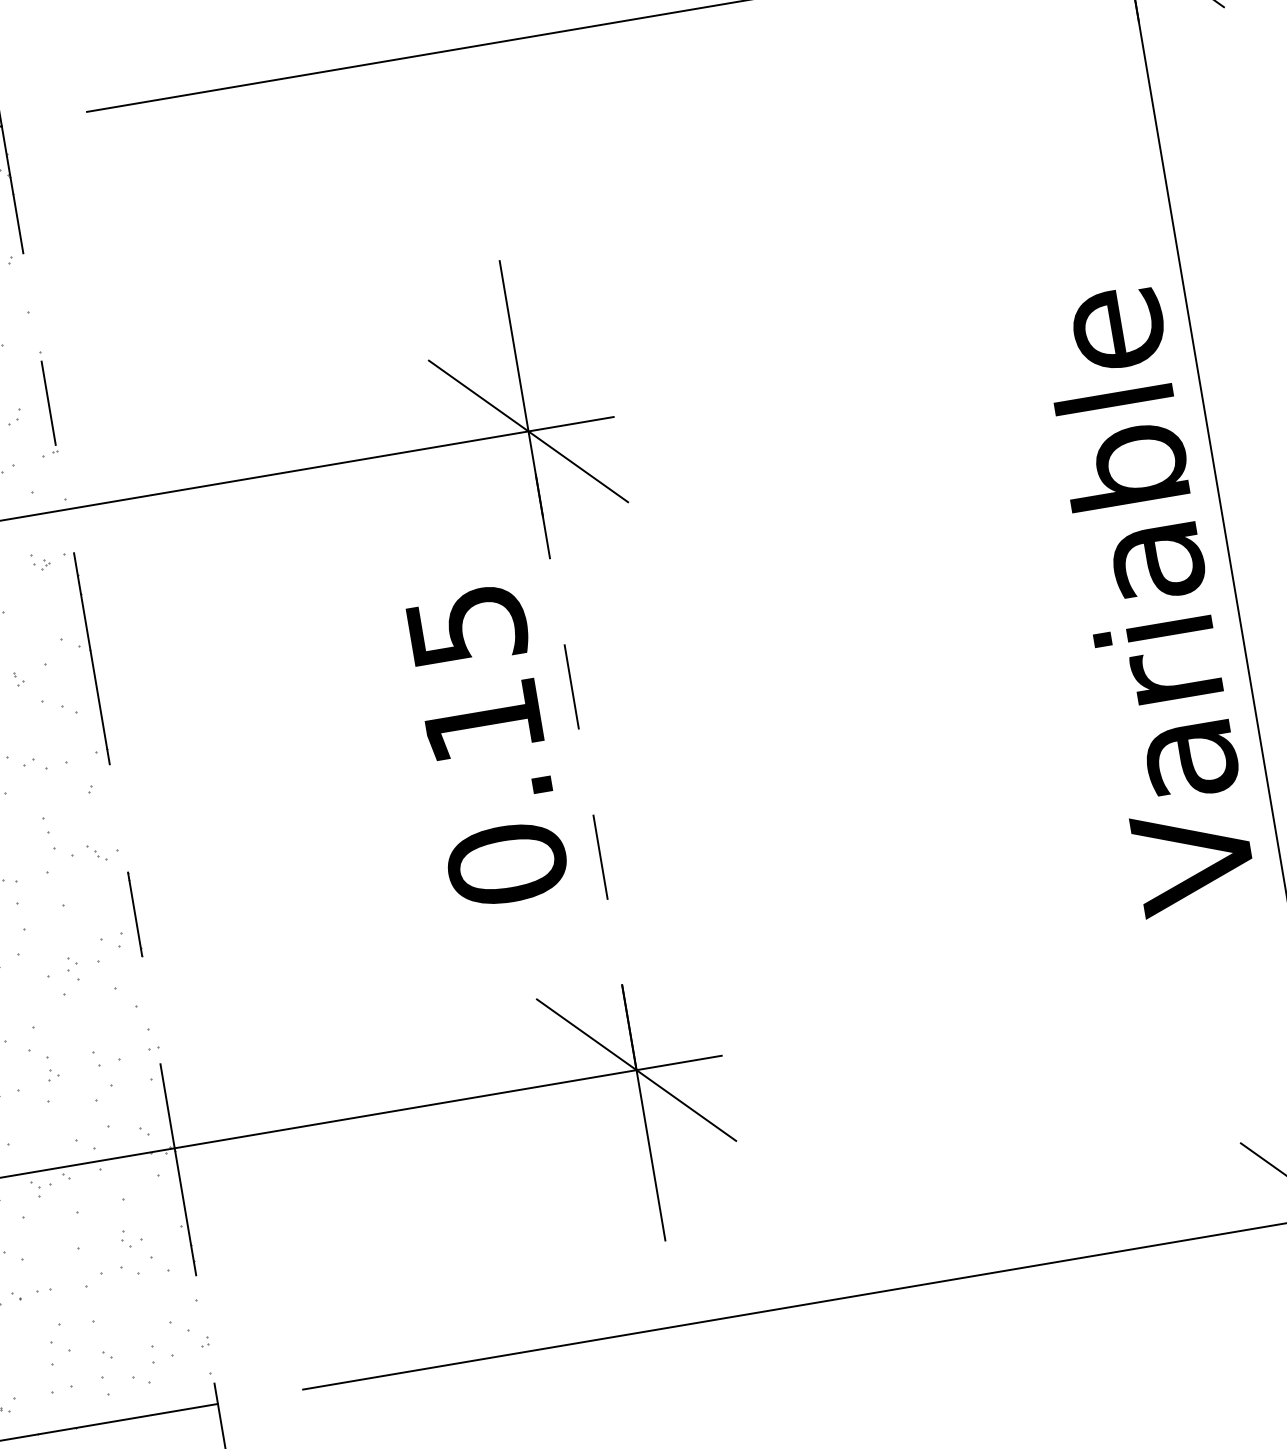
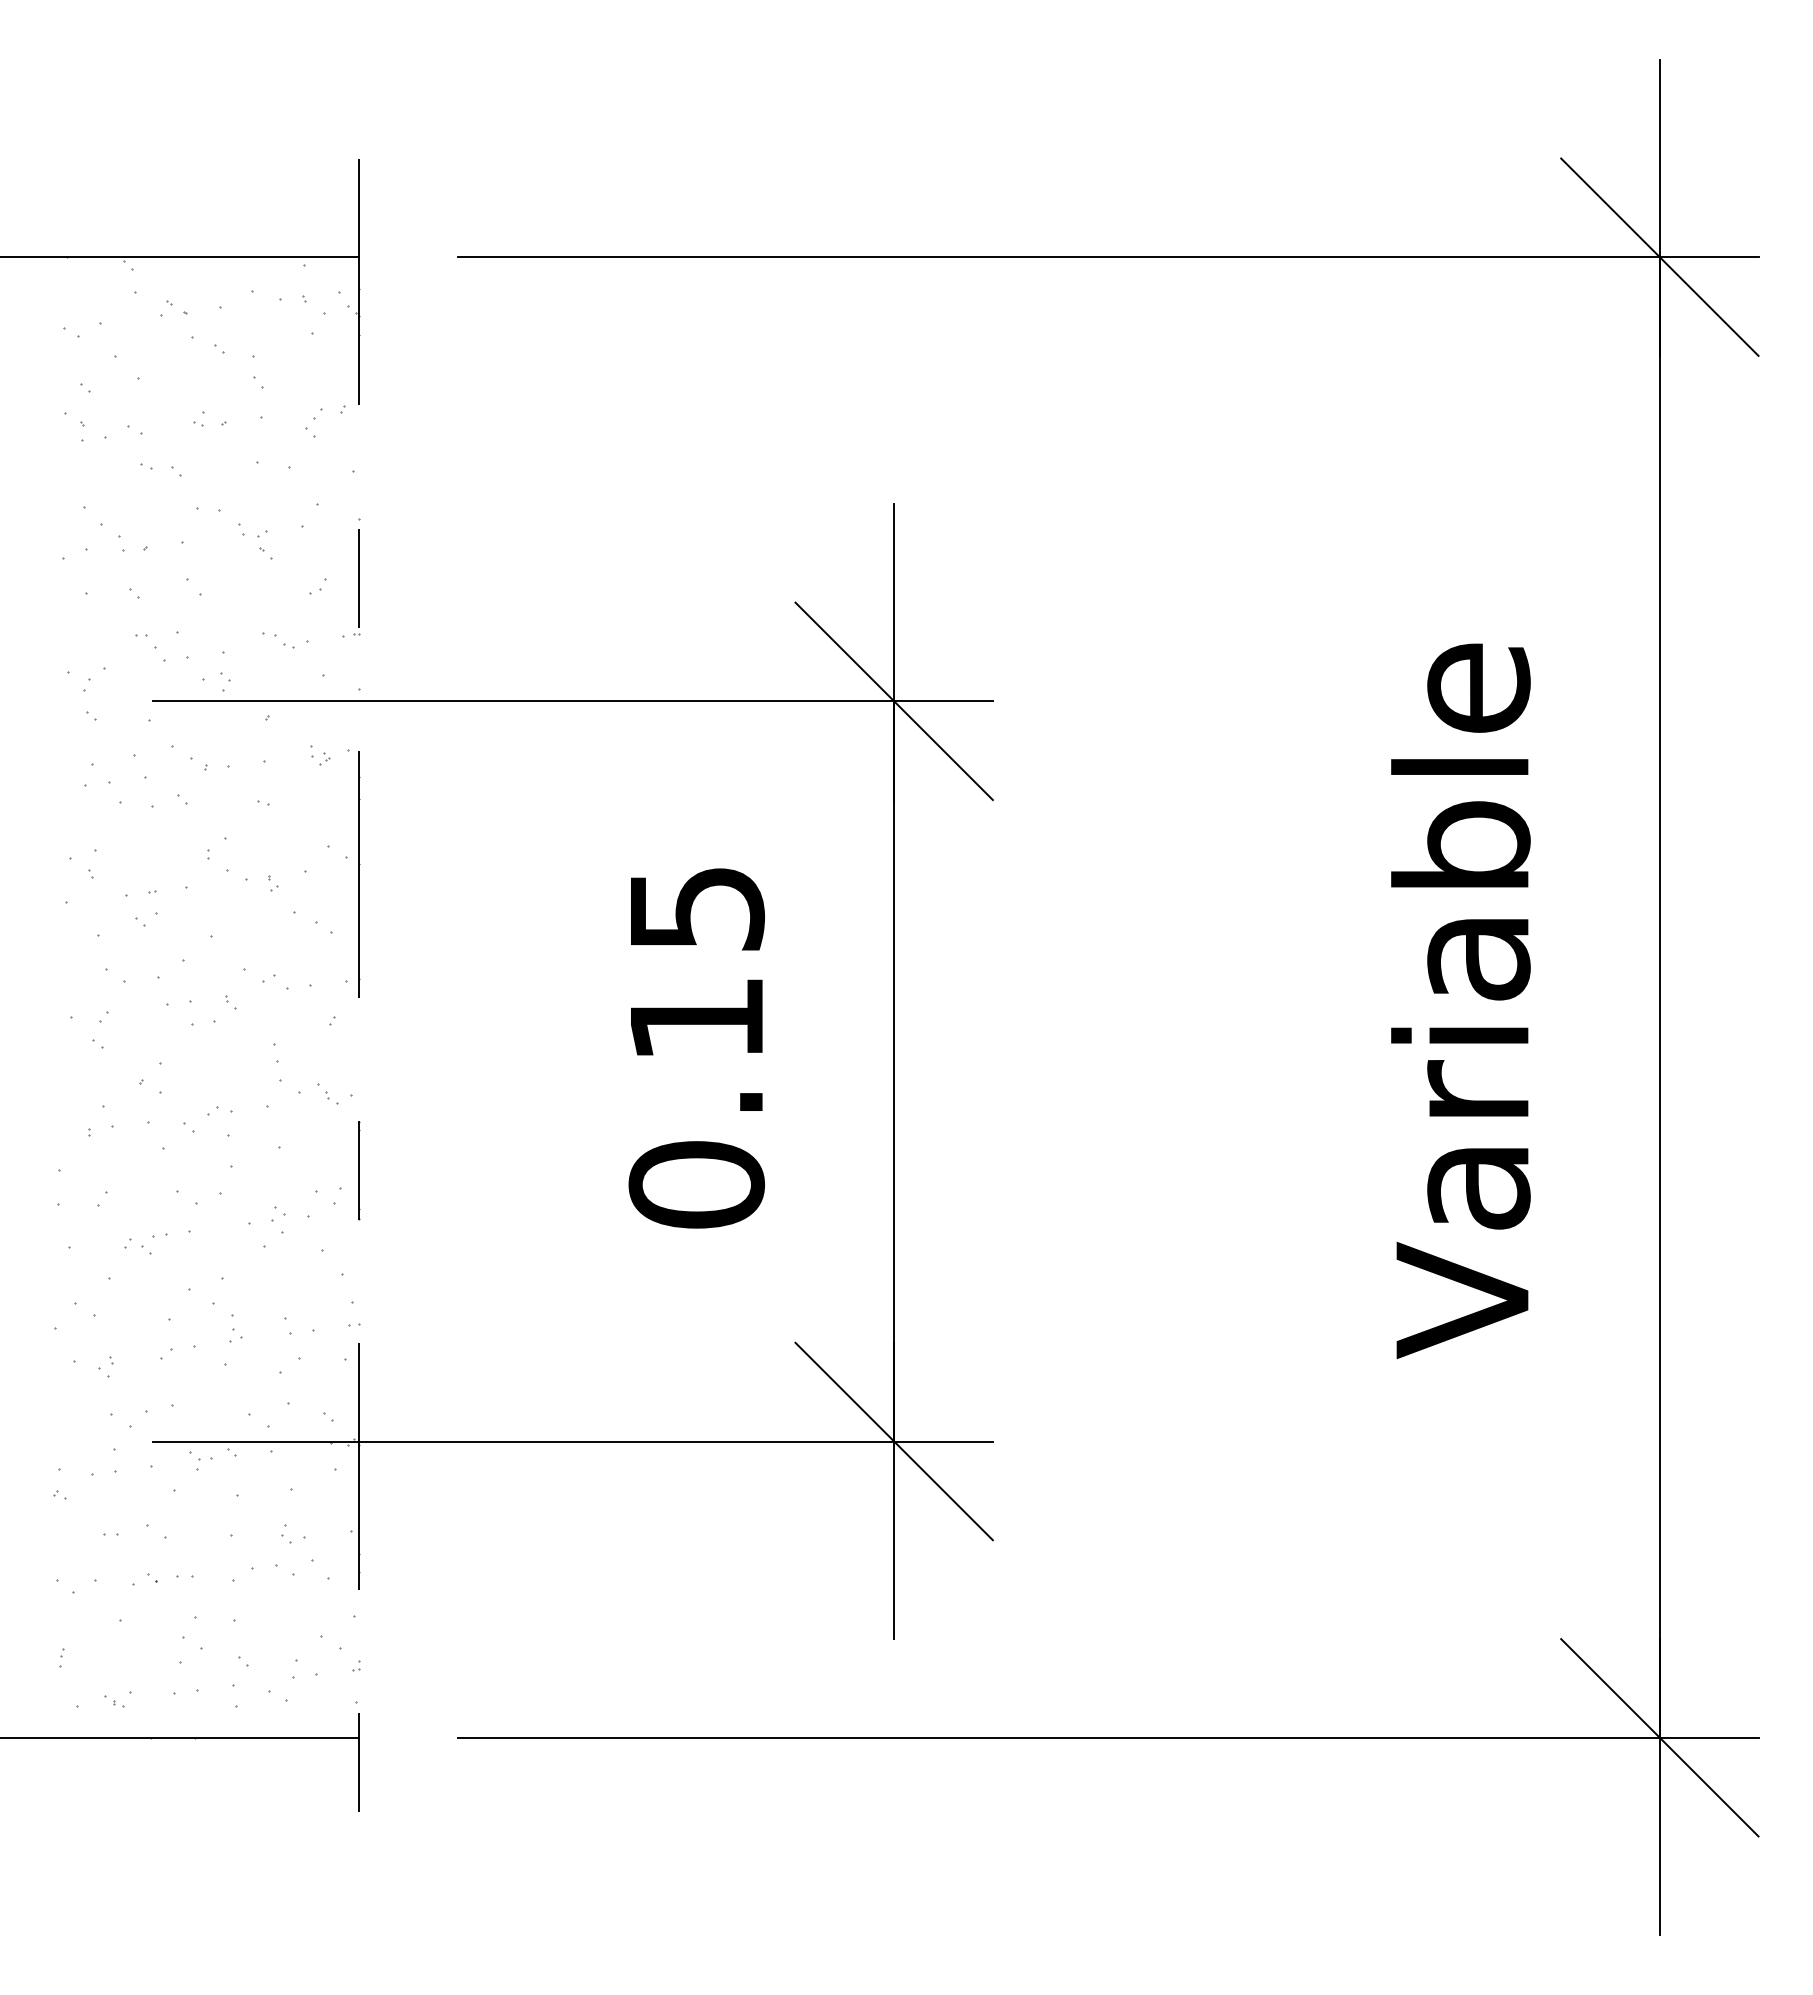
text: (1148, 600) -> (1460, 1000), moved
text: (487, 746) -> (696, 1048), moved
line: (582, 749) -> (894, 1070), dashed -> solid

